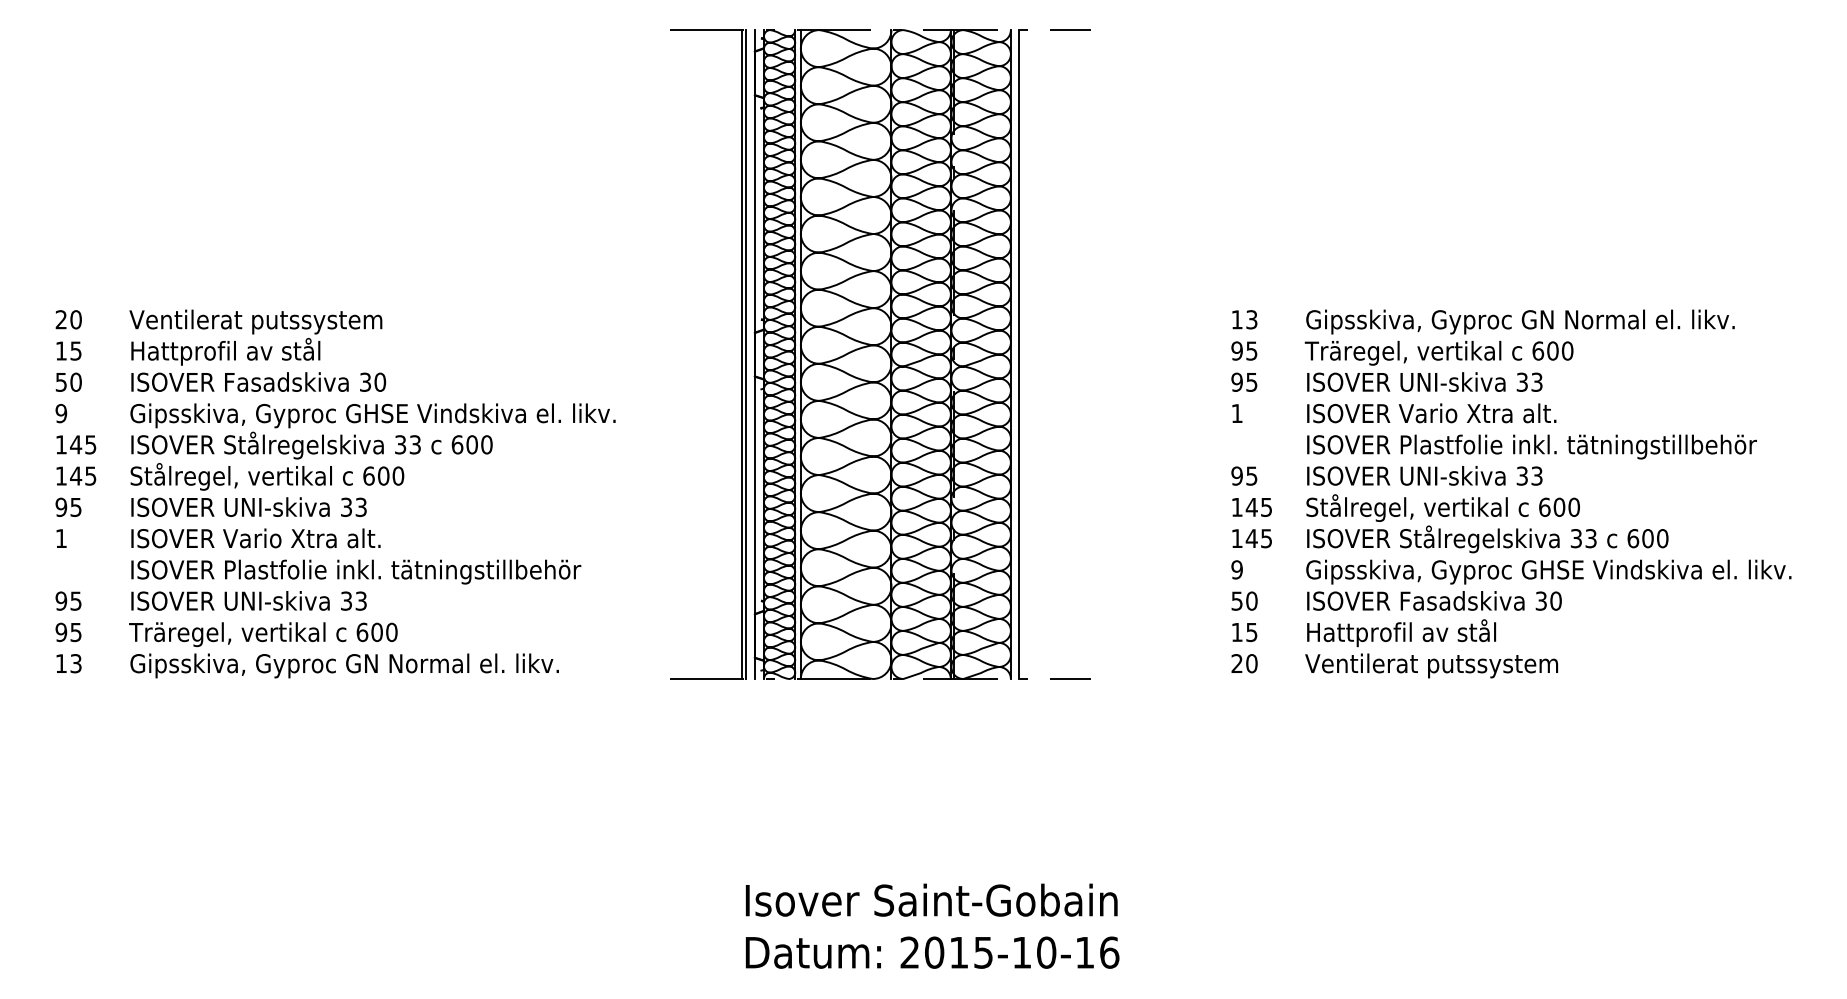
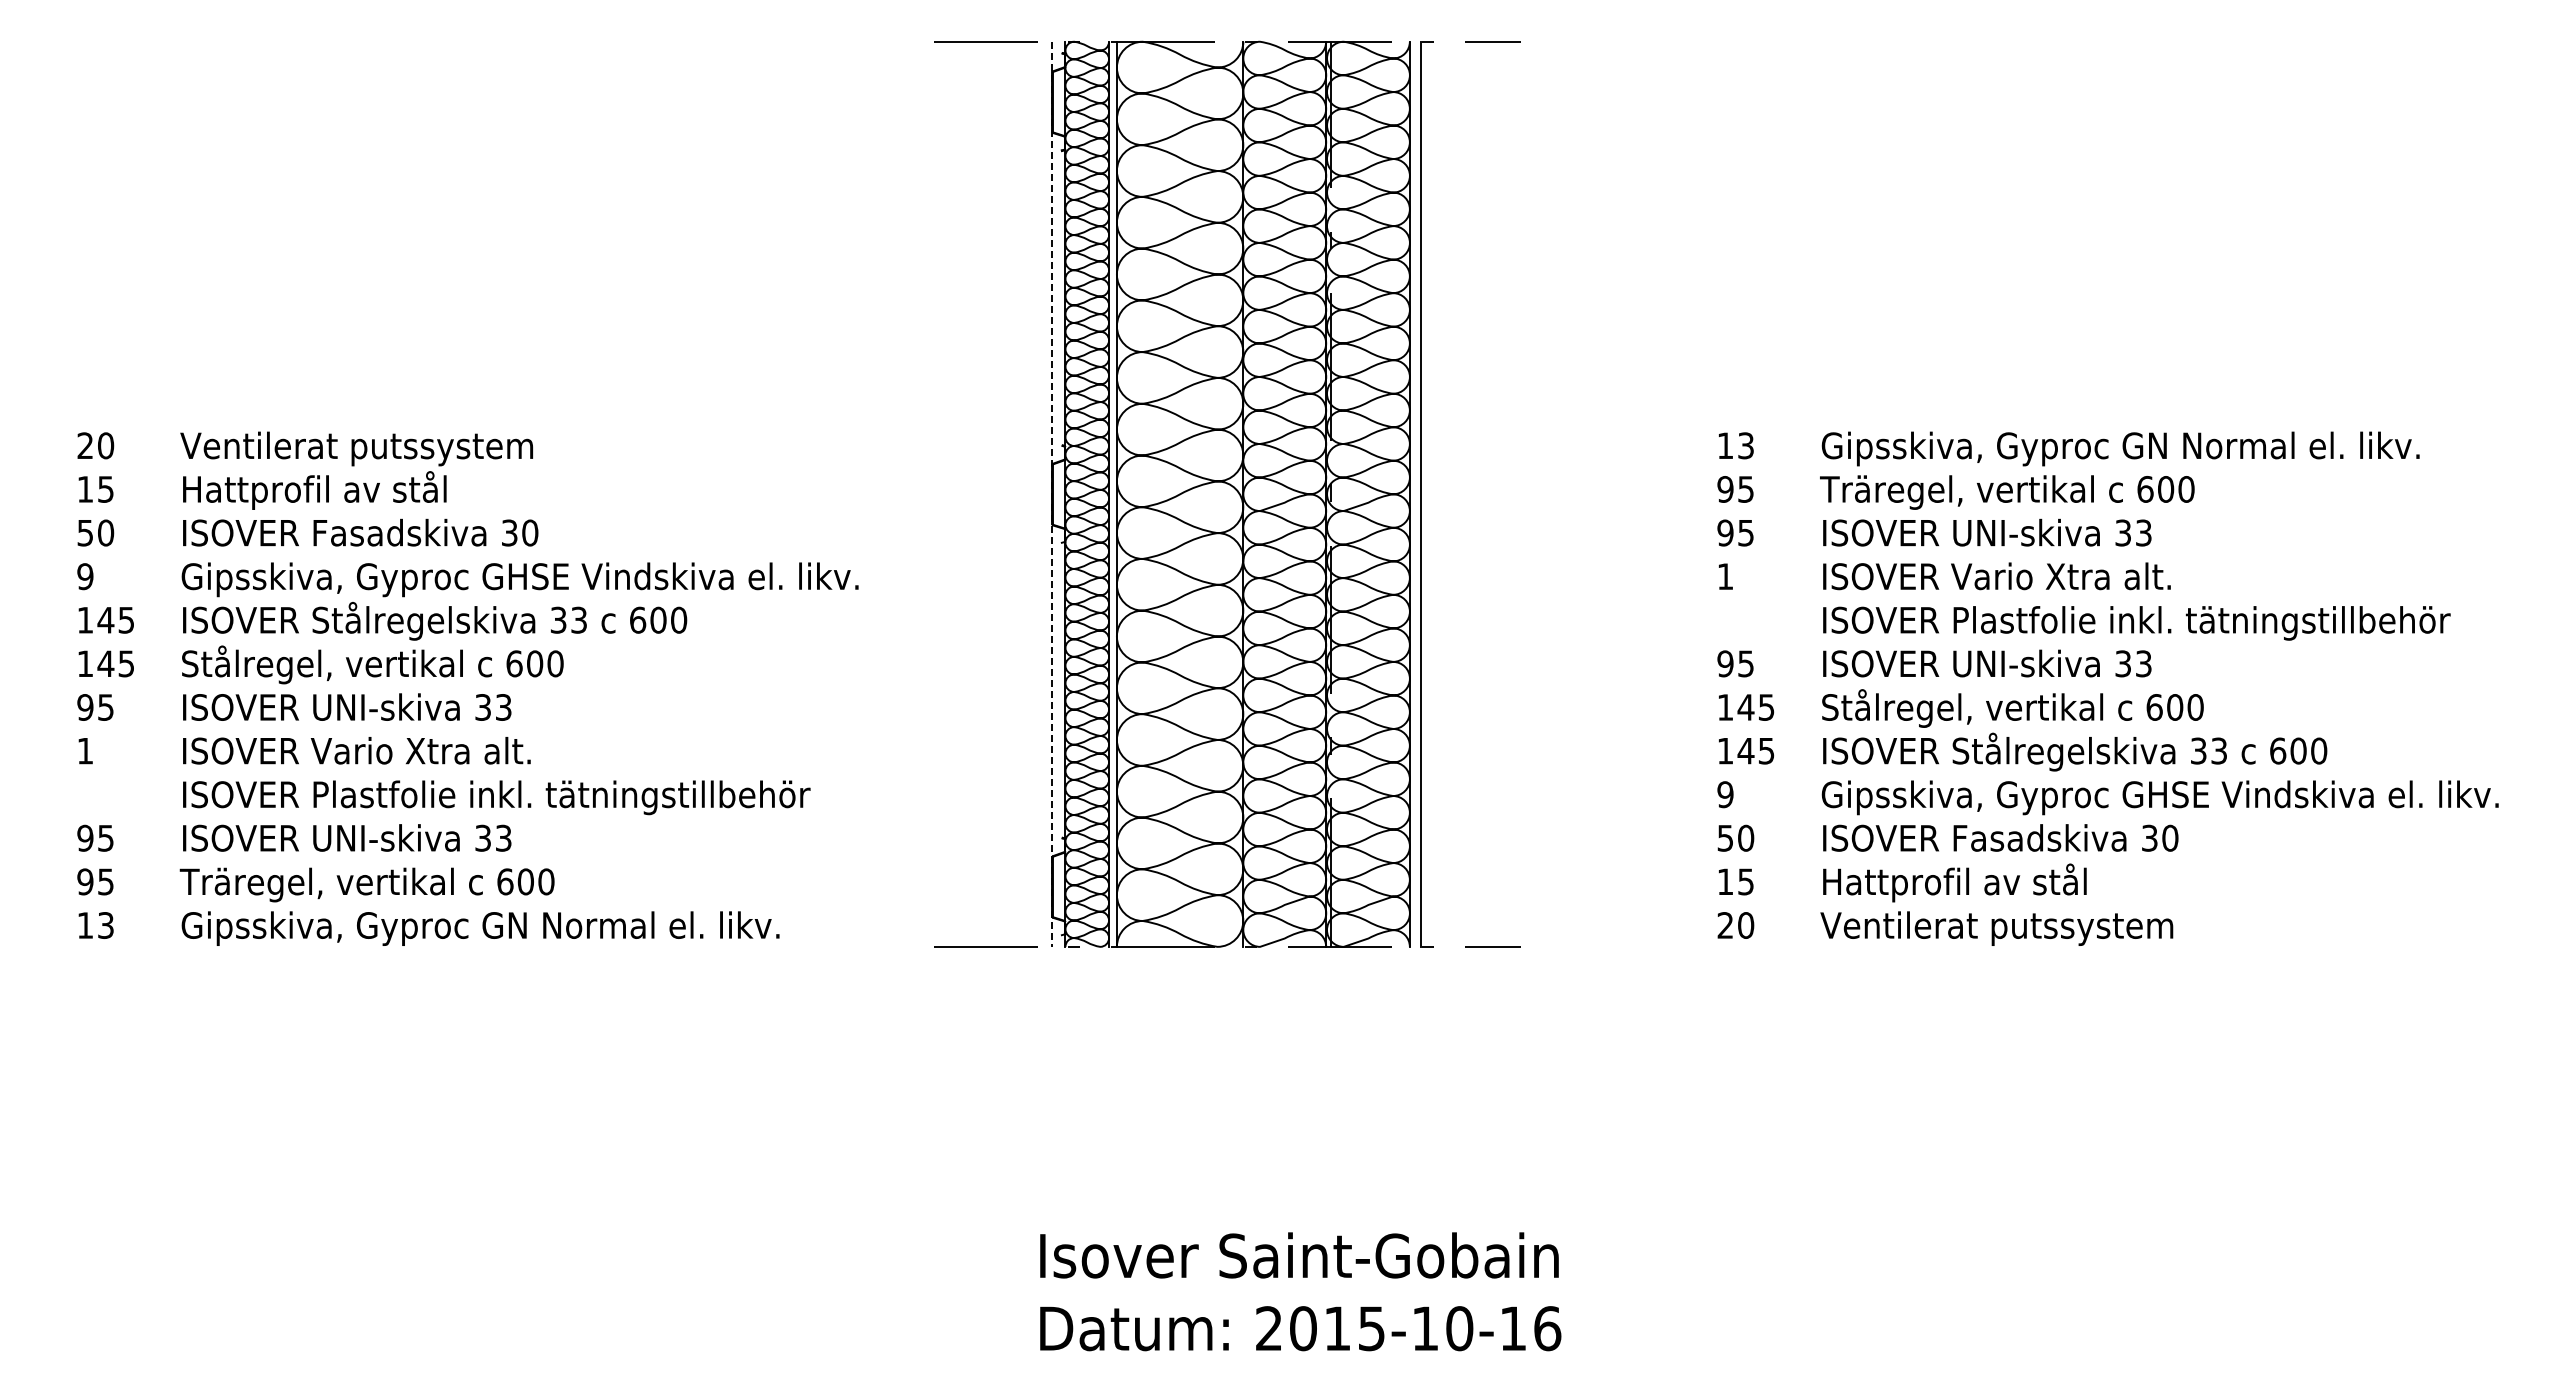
line: (741, 354) -> (1034, 494), removed
line: (746, 354) -> (1041, 494), removed
line: (754, 354) -> (1052, 494), solid -> dashed

